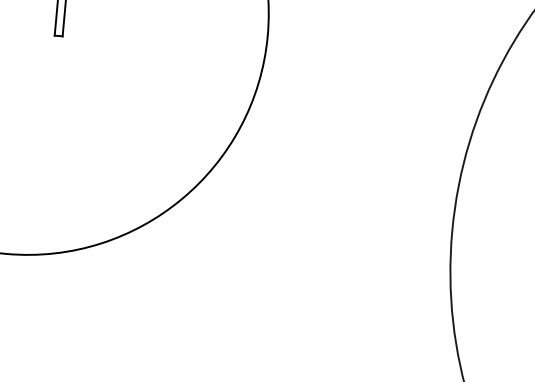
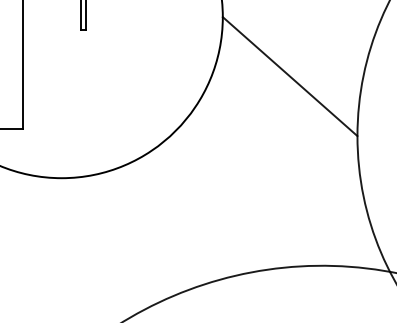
line: (359, 133) -> (289, 76), added

